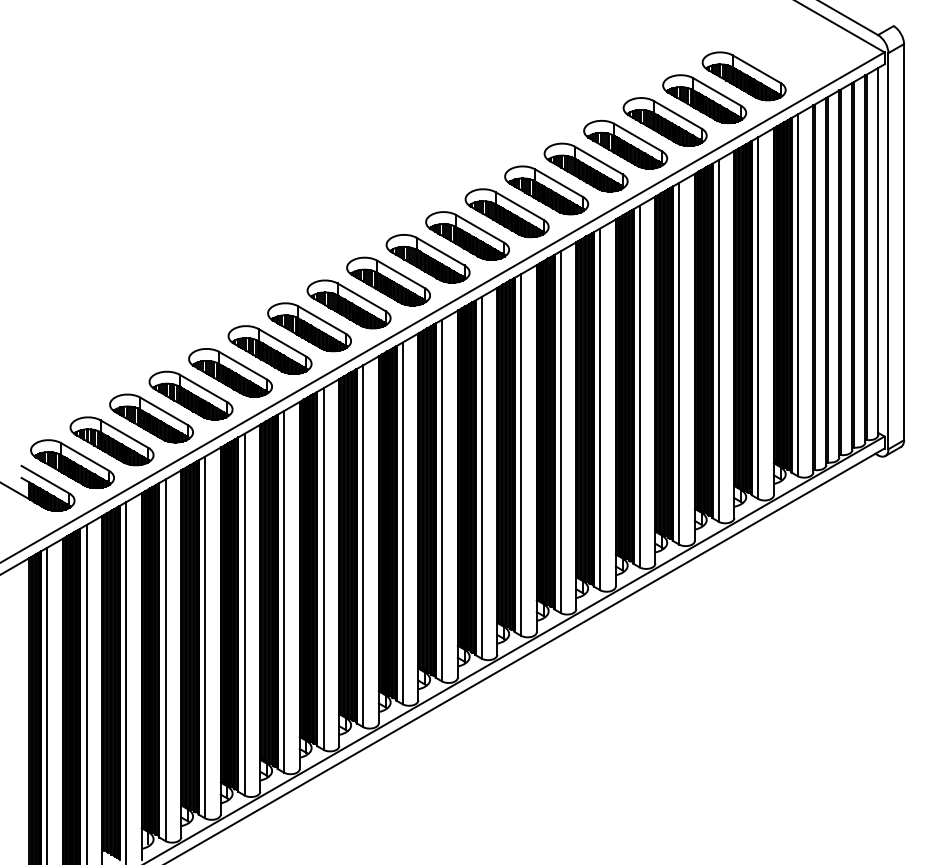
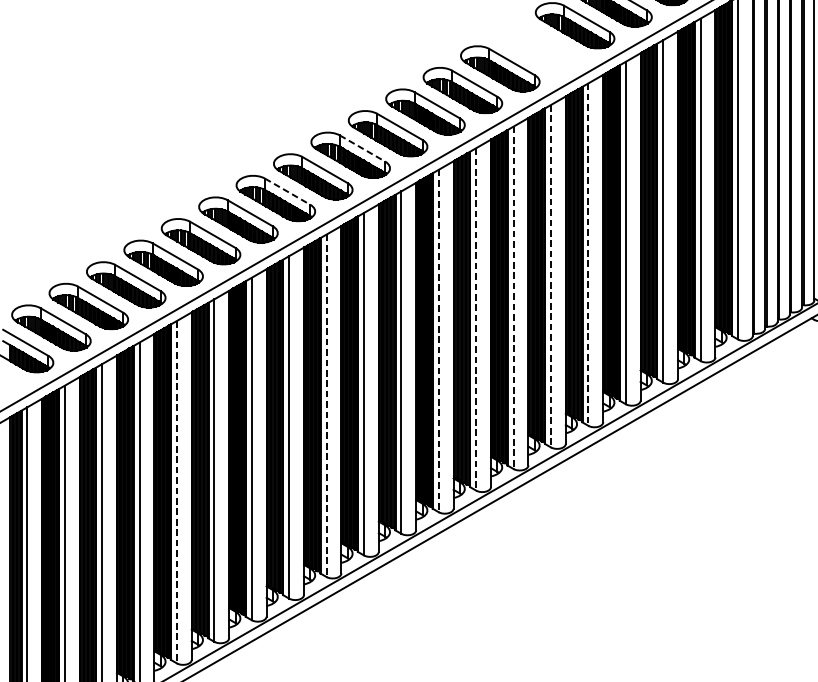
part: (585, 167) -> (537, 47), removed
line: (401, 274) -> (362, 148), solid -> dashed
line: (322, 320) -> (288, 192), solid -> dashed
line: (639, 386) -> (588, 254), solid -> dashed
line: (600, 409) -> (551, 276), solid -> dashed
line: (560, 432) -> (513, 298), solid -> dashed
line: (521, 455) -> (476, 319), solid -> dashed
line: (481, 477) -> (438, 340), solid -> dashed
line: (363, 546) -> (326, 406), solid -> dashed
line: (205, 637) -> (177, 492), solid -> dashed

